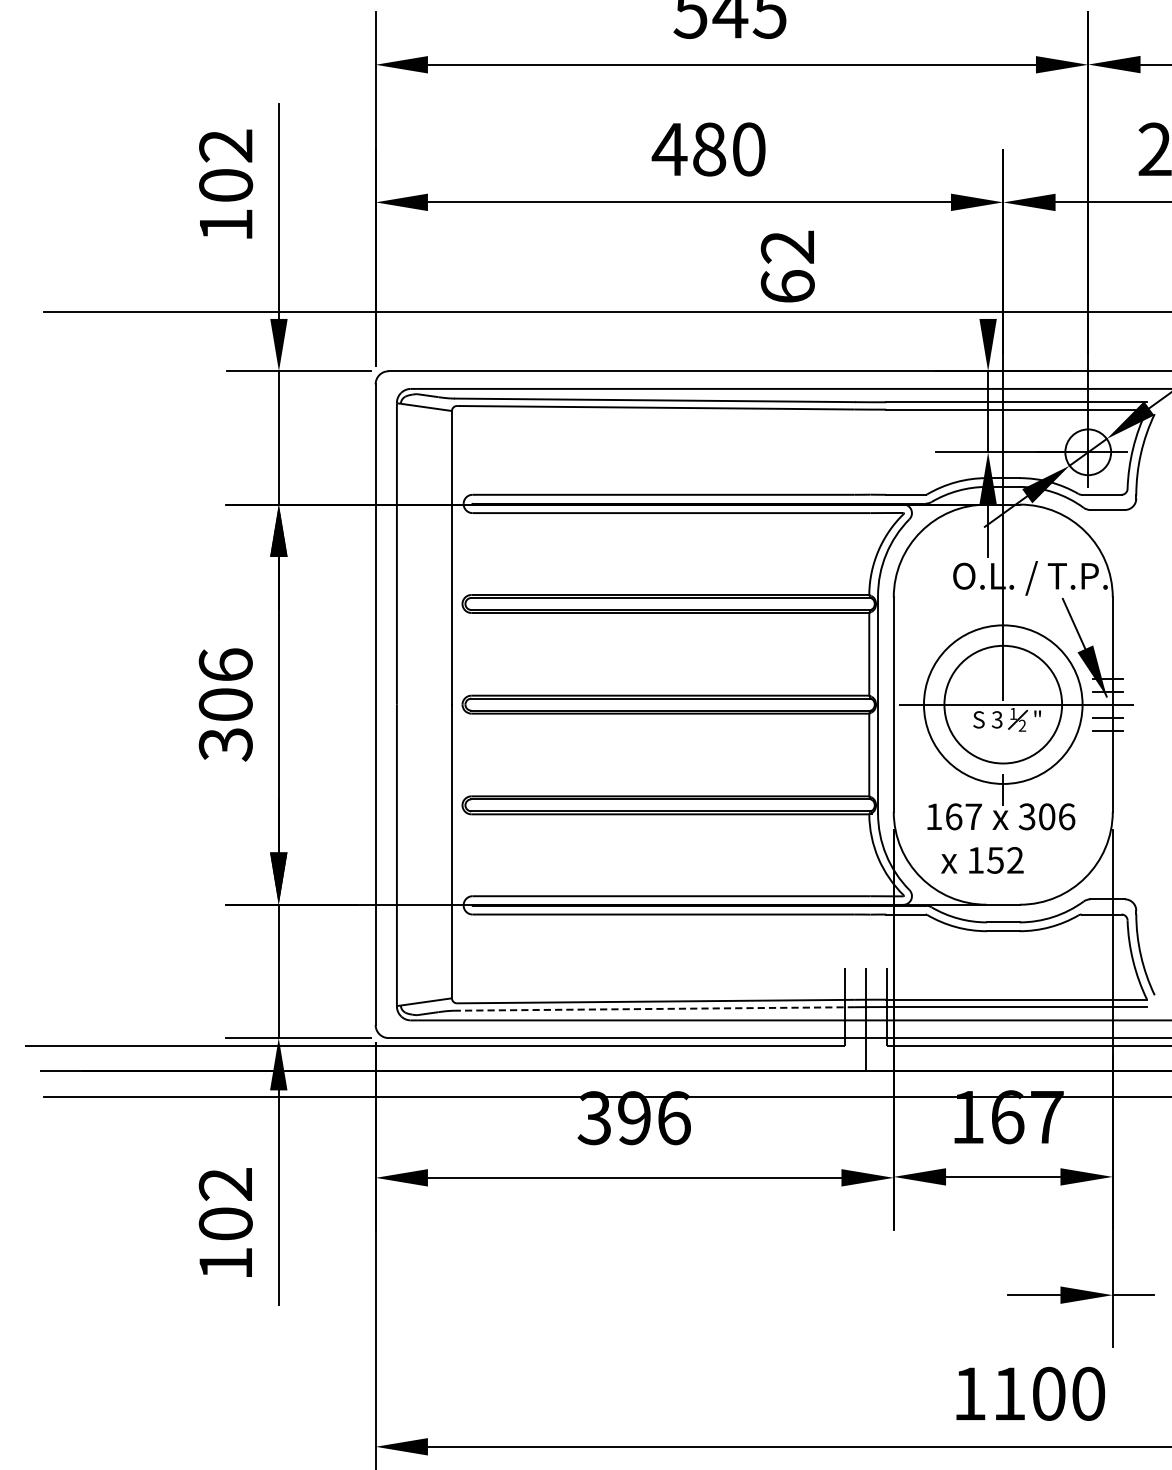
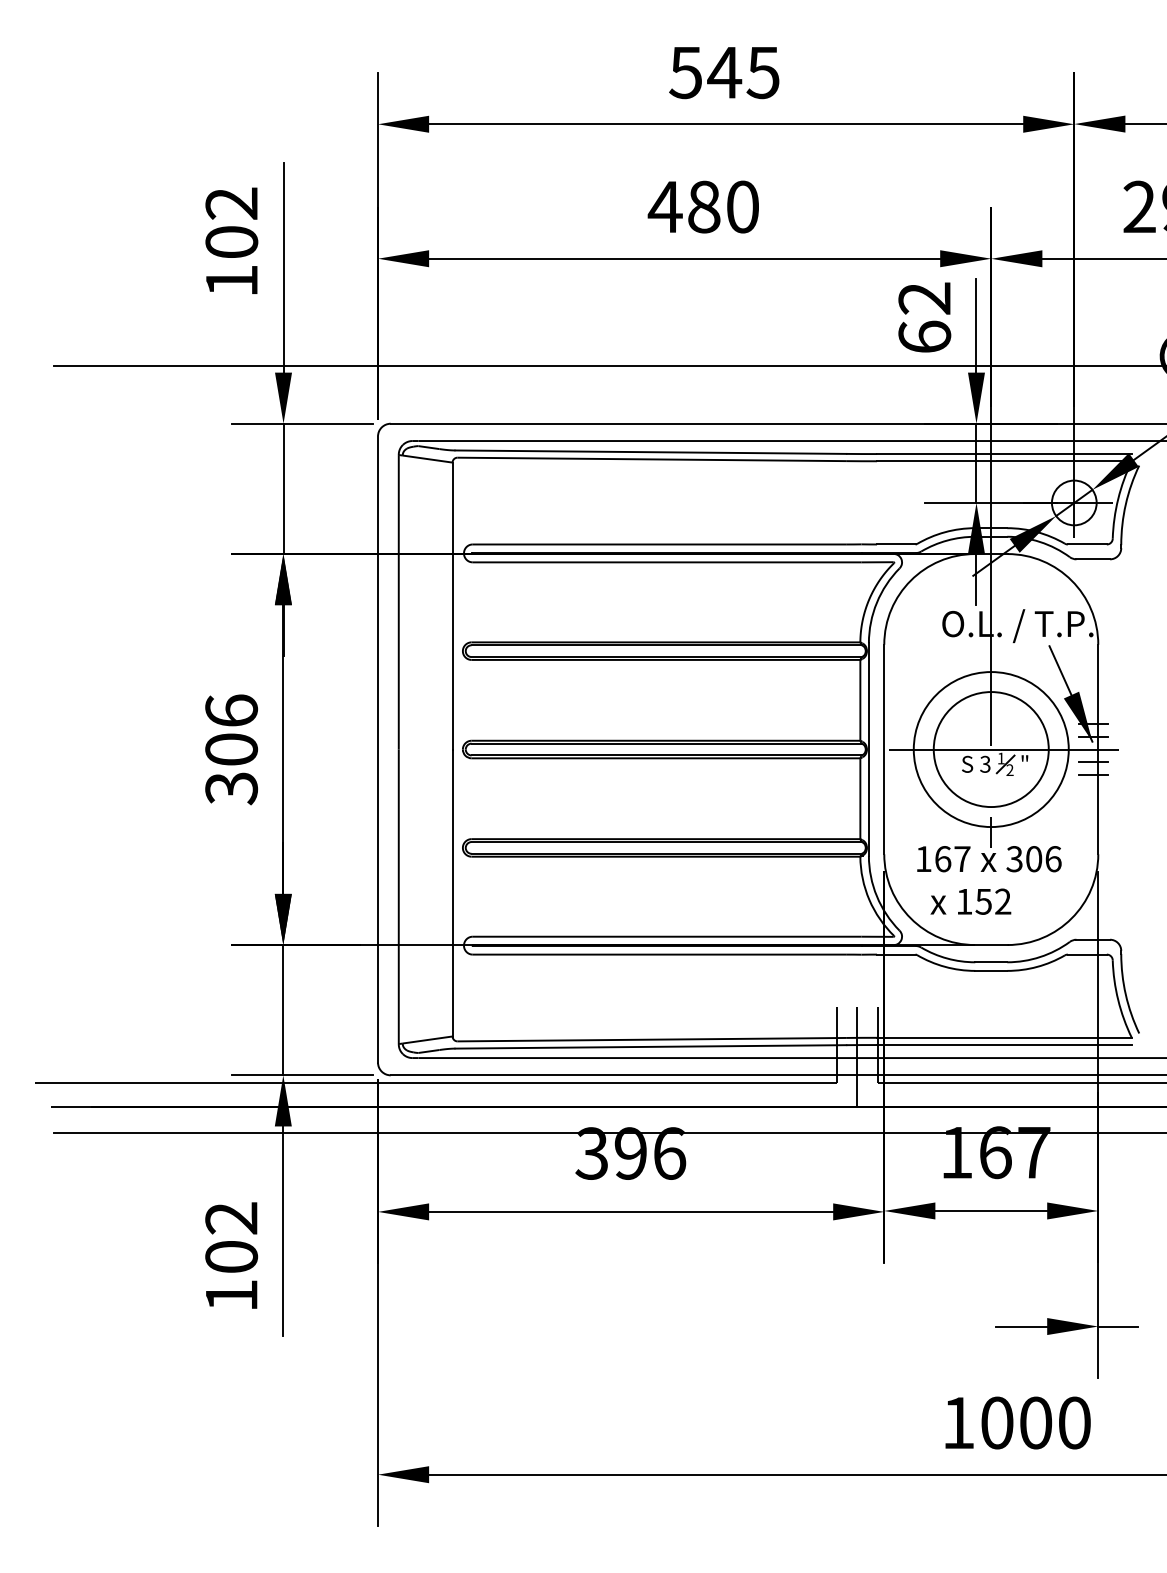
text: (787, 266) -> (924, 317), moved
line: (988, 270) -> (976, 325), added
line: (654, 1008) -> (650, 1046), dashed -> solid
text: (1009, 1393) -> (997, 1422), 1100 -> 1000

